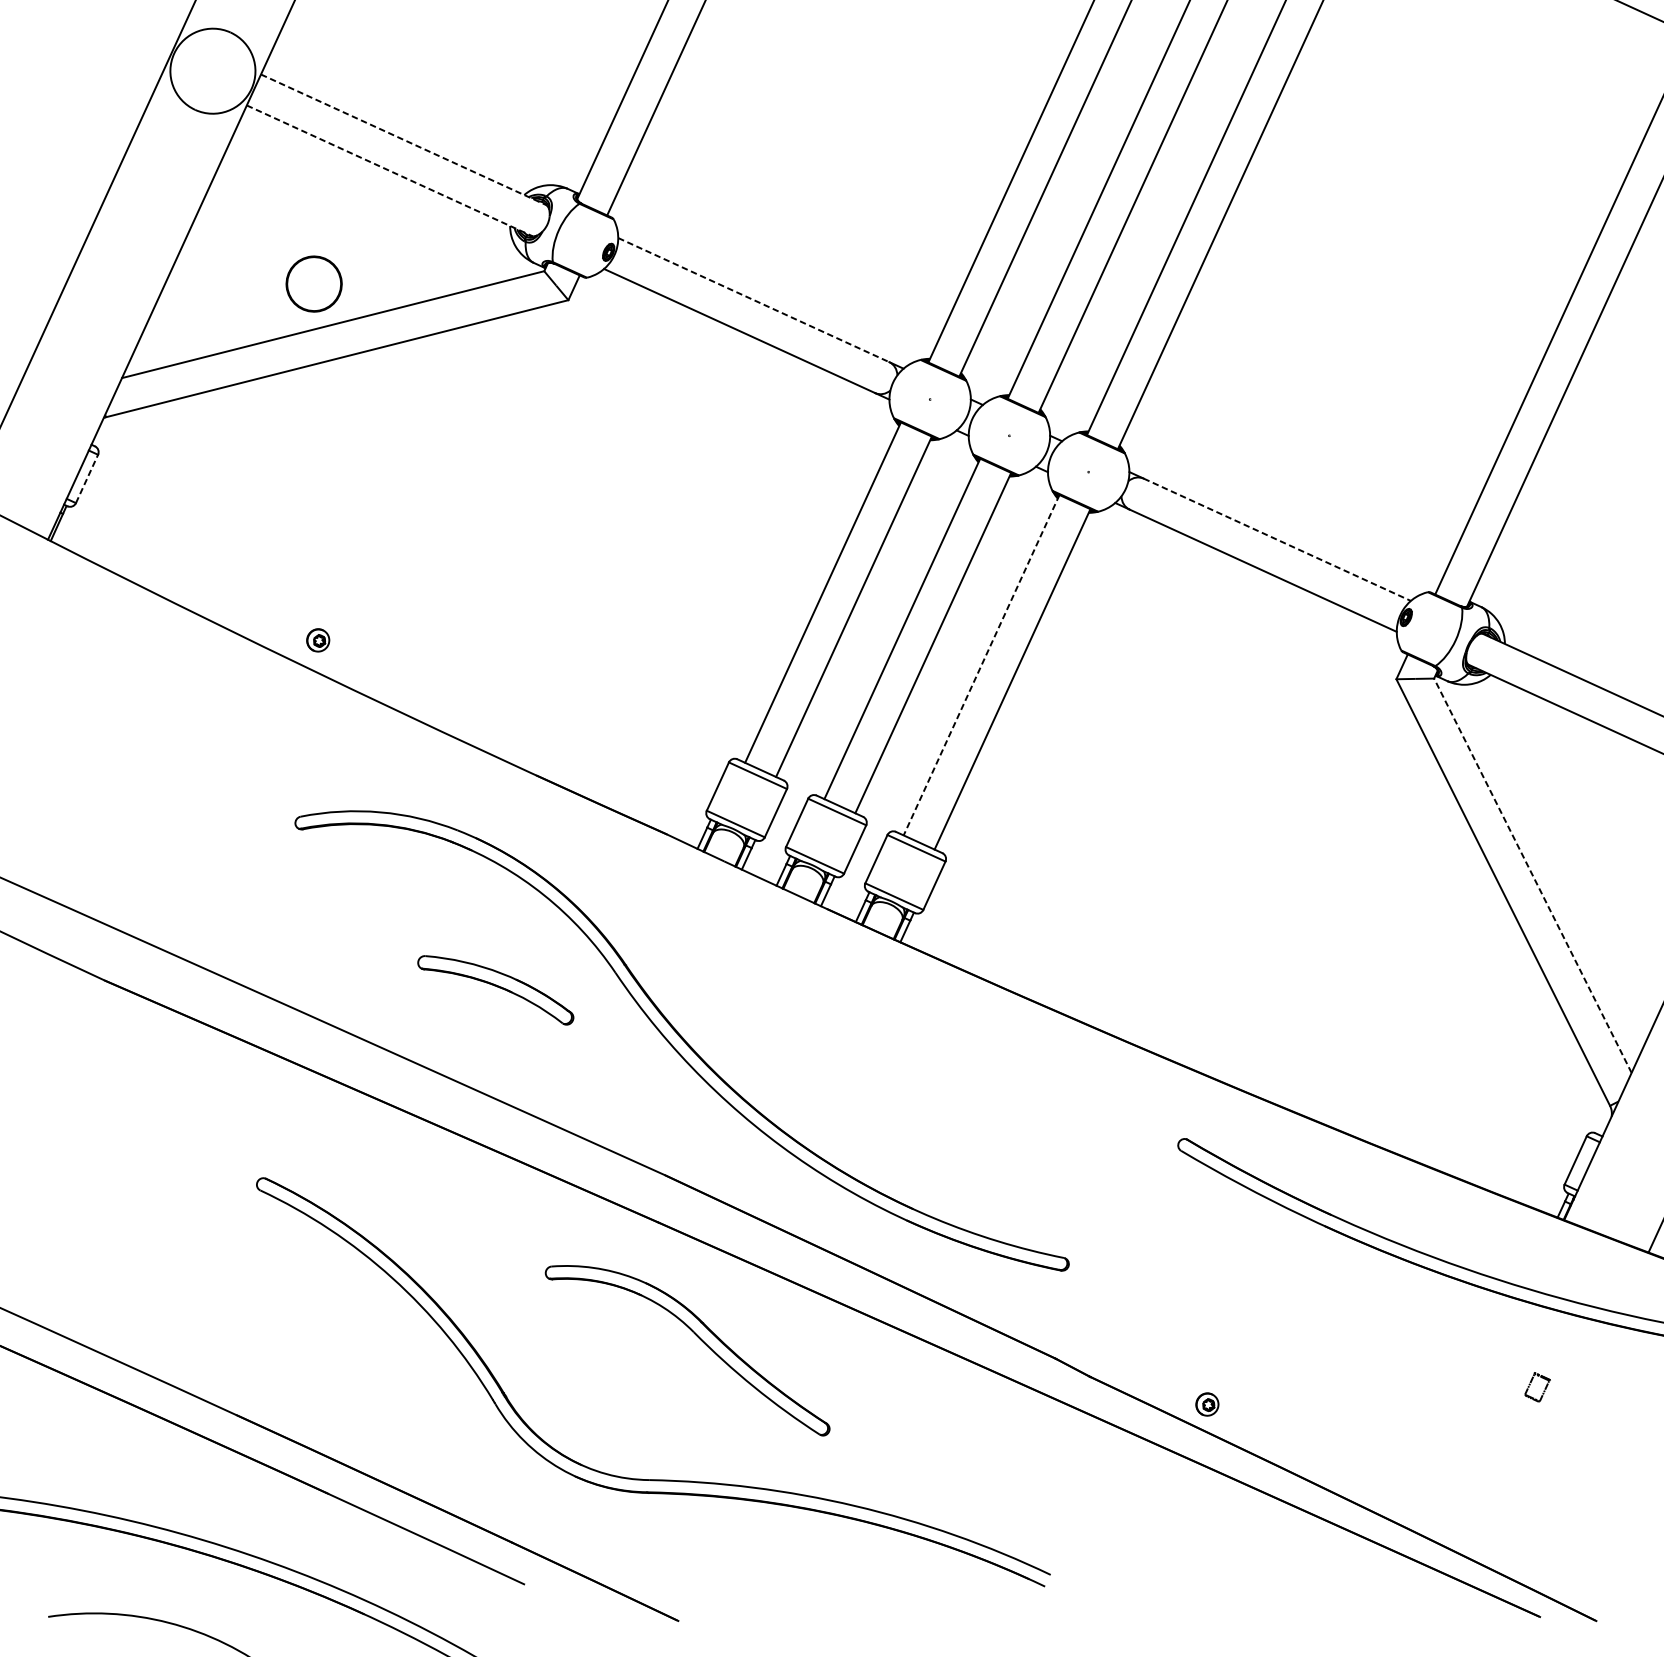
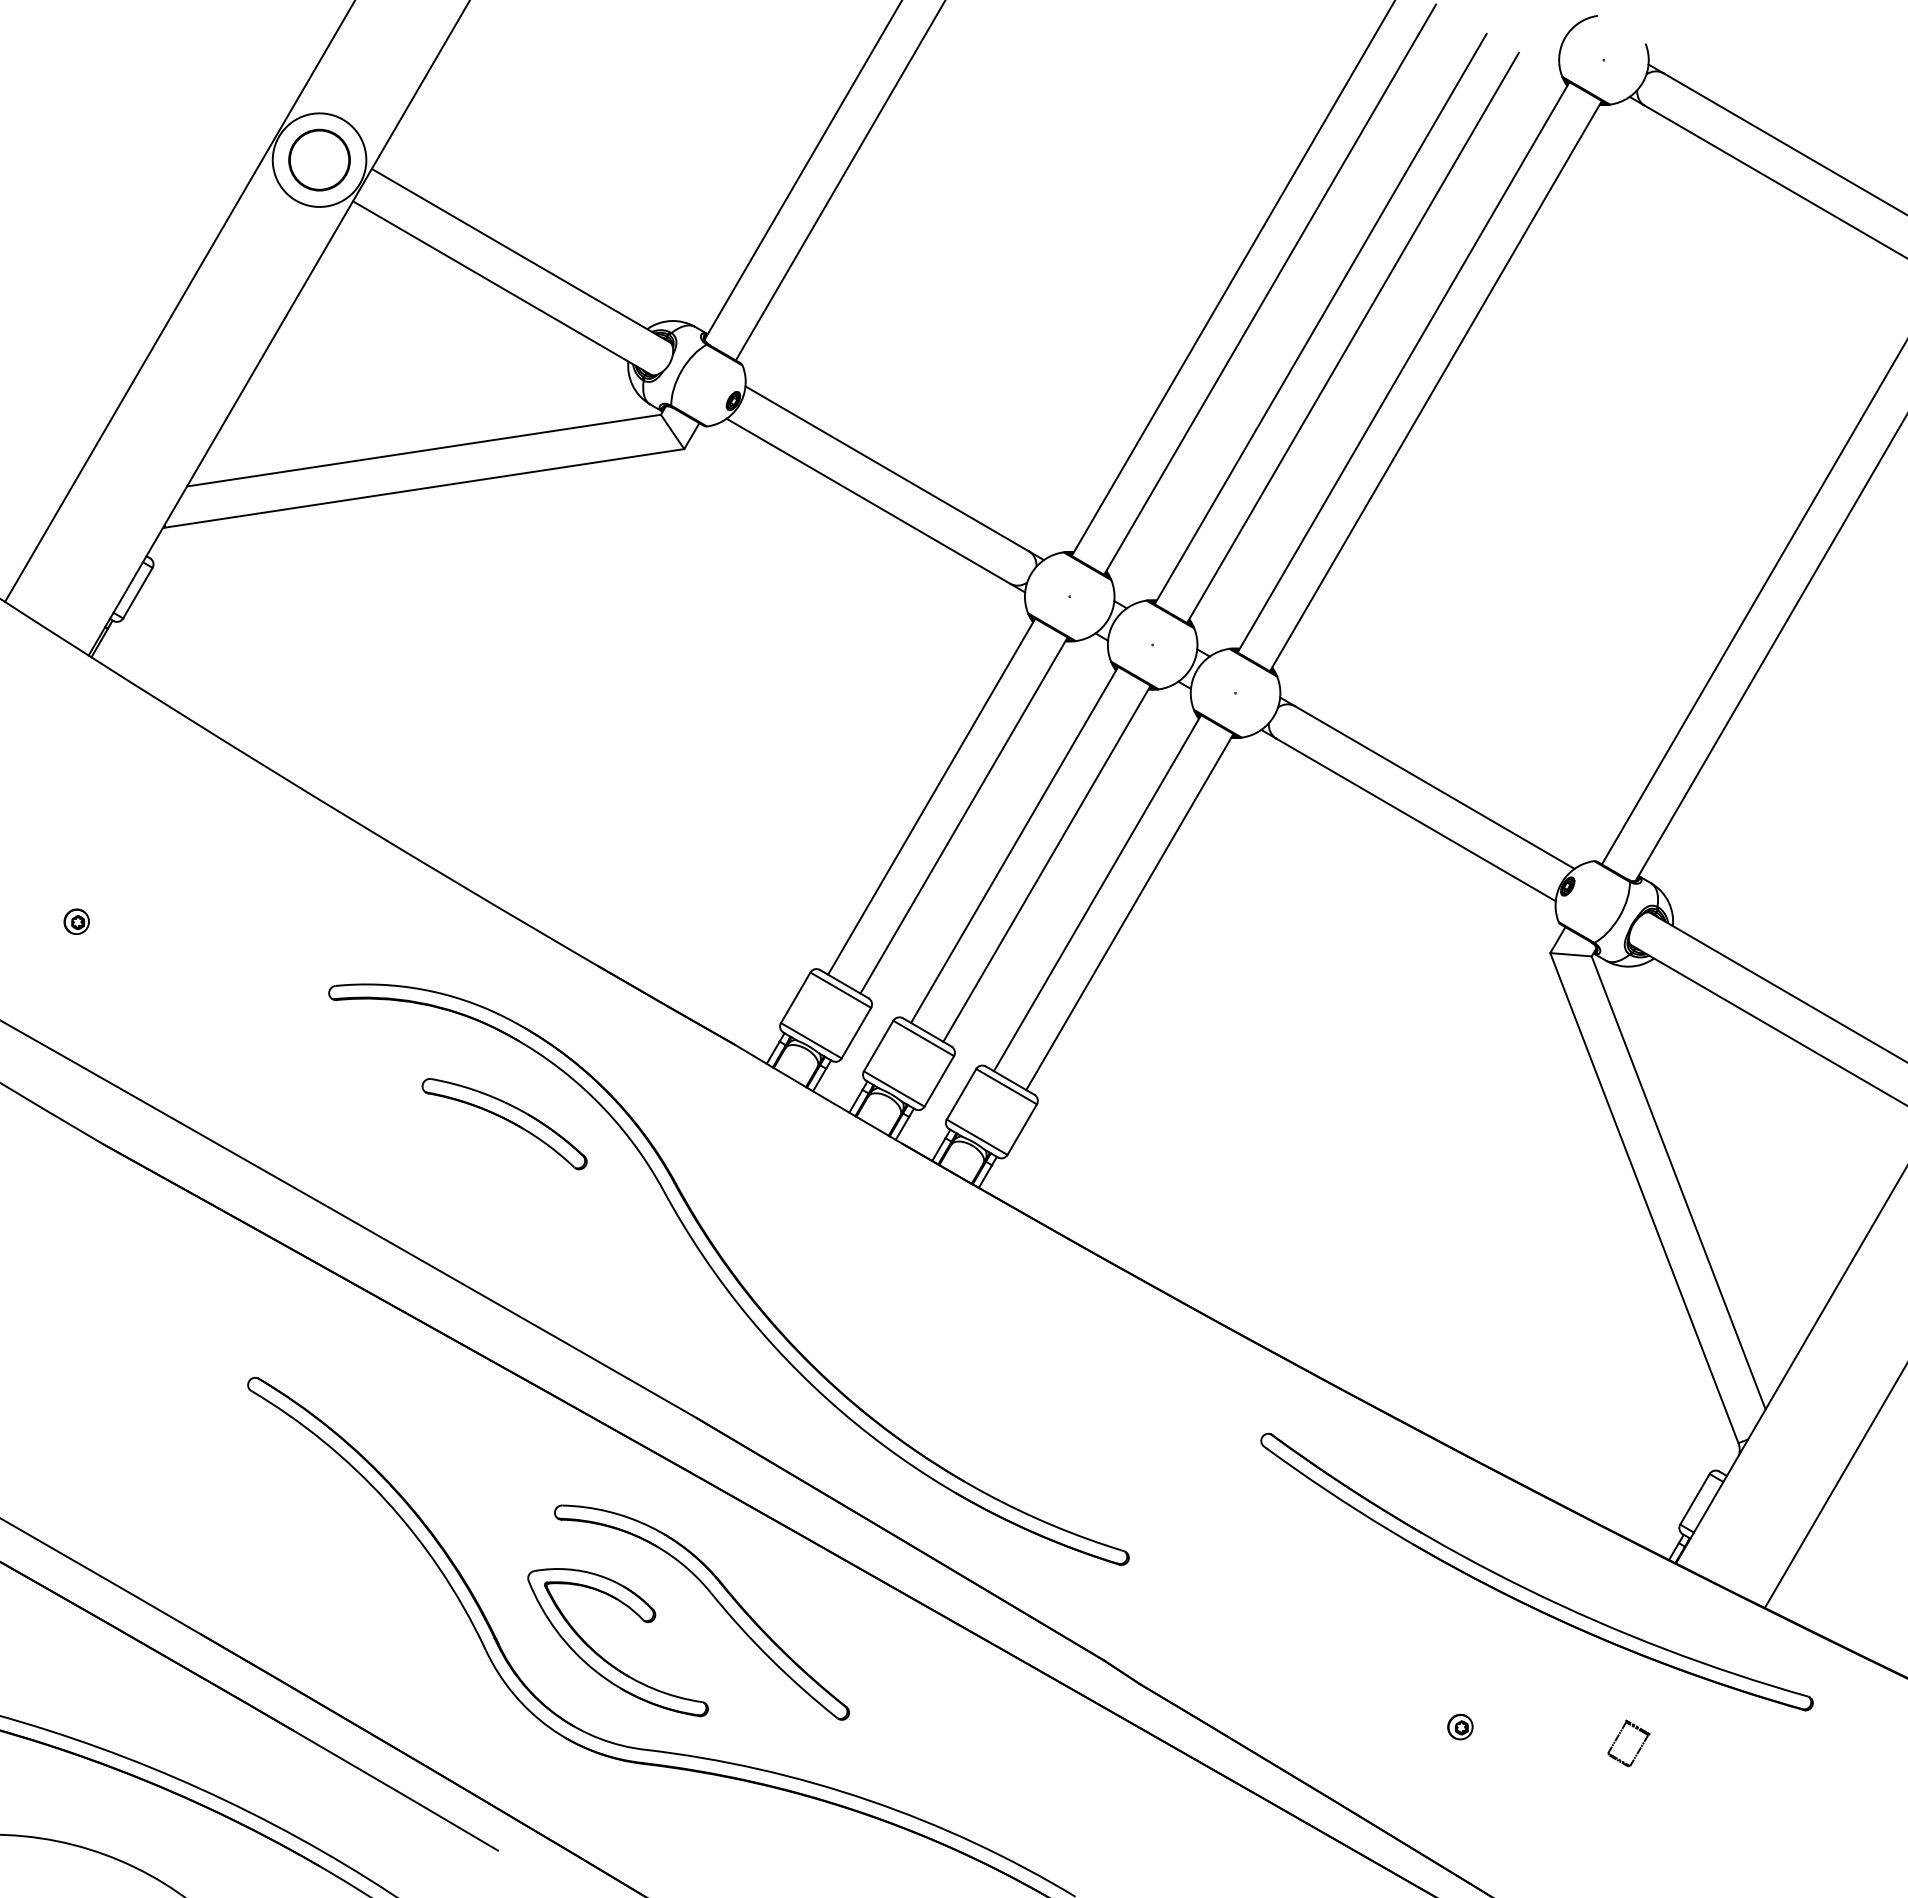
line: (404, 139) -> (521, 255), dashed -> solid
line: (389, 171) -> (502, 288), dashed -> solid
part: (314, 283) -> (319, 159), moved
line: (754, 300) -> (887, 469), dashed -> solid
line: (87, 478) -> (138, 592), dashed -> solid
line: (1276, 539) -> (1434, 787), dashed -> solid
part: (317, 640) -> (76, 921), moved
line: (981, 665) -> (1097, 893), dashed -> solid
line: (1532, 875) -> (1678, 1182), dashed -> solid
part: (495, 990) -> (504, 1124), moved
part: (1537, 1387) -> (1628, 1743), size x1.43
part: (602, 1400) -> (603, 1657), added
part: (1207, 1404) -> (1460, 1726), moved

